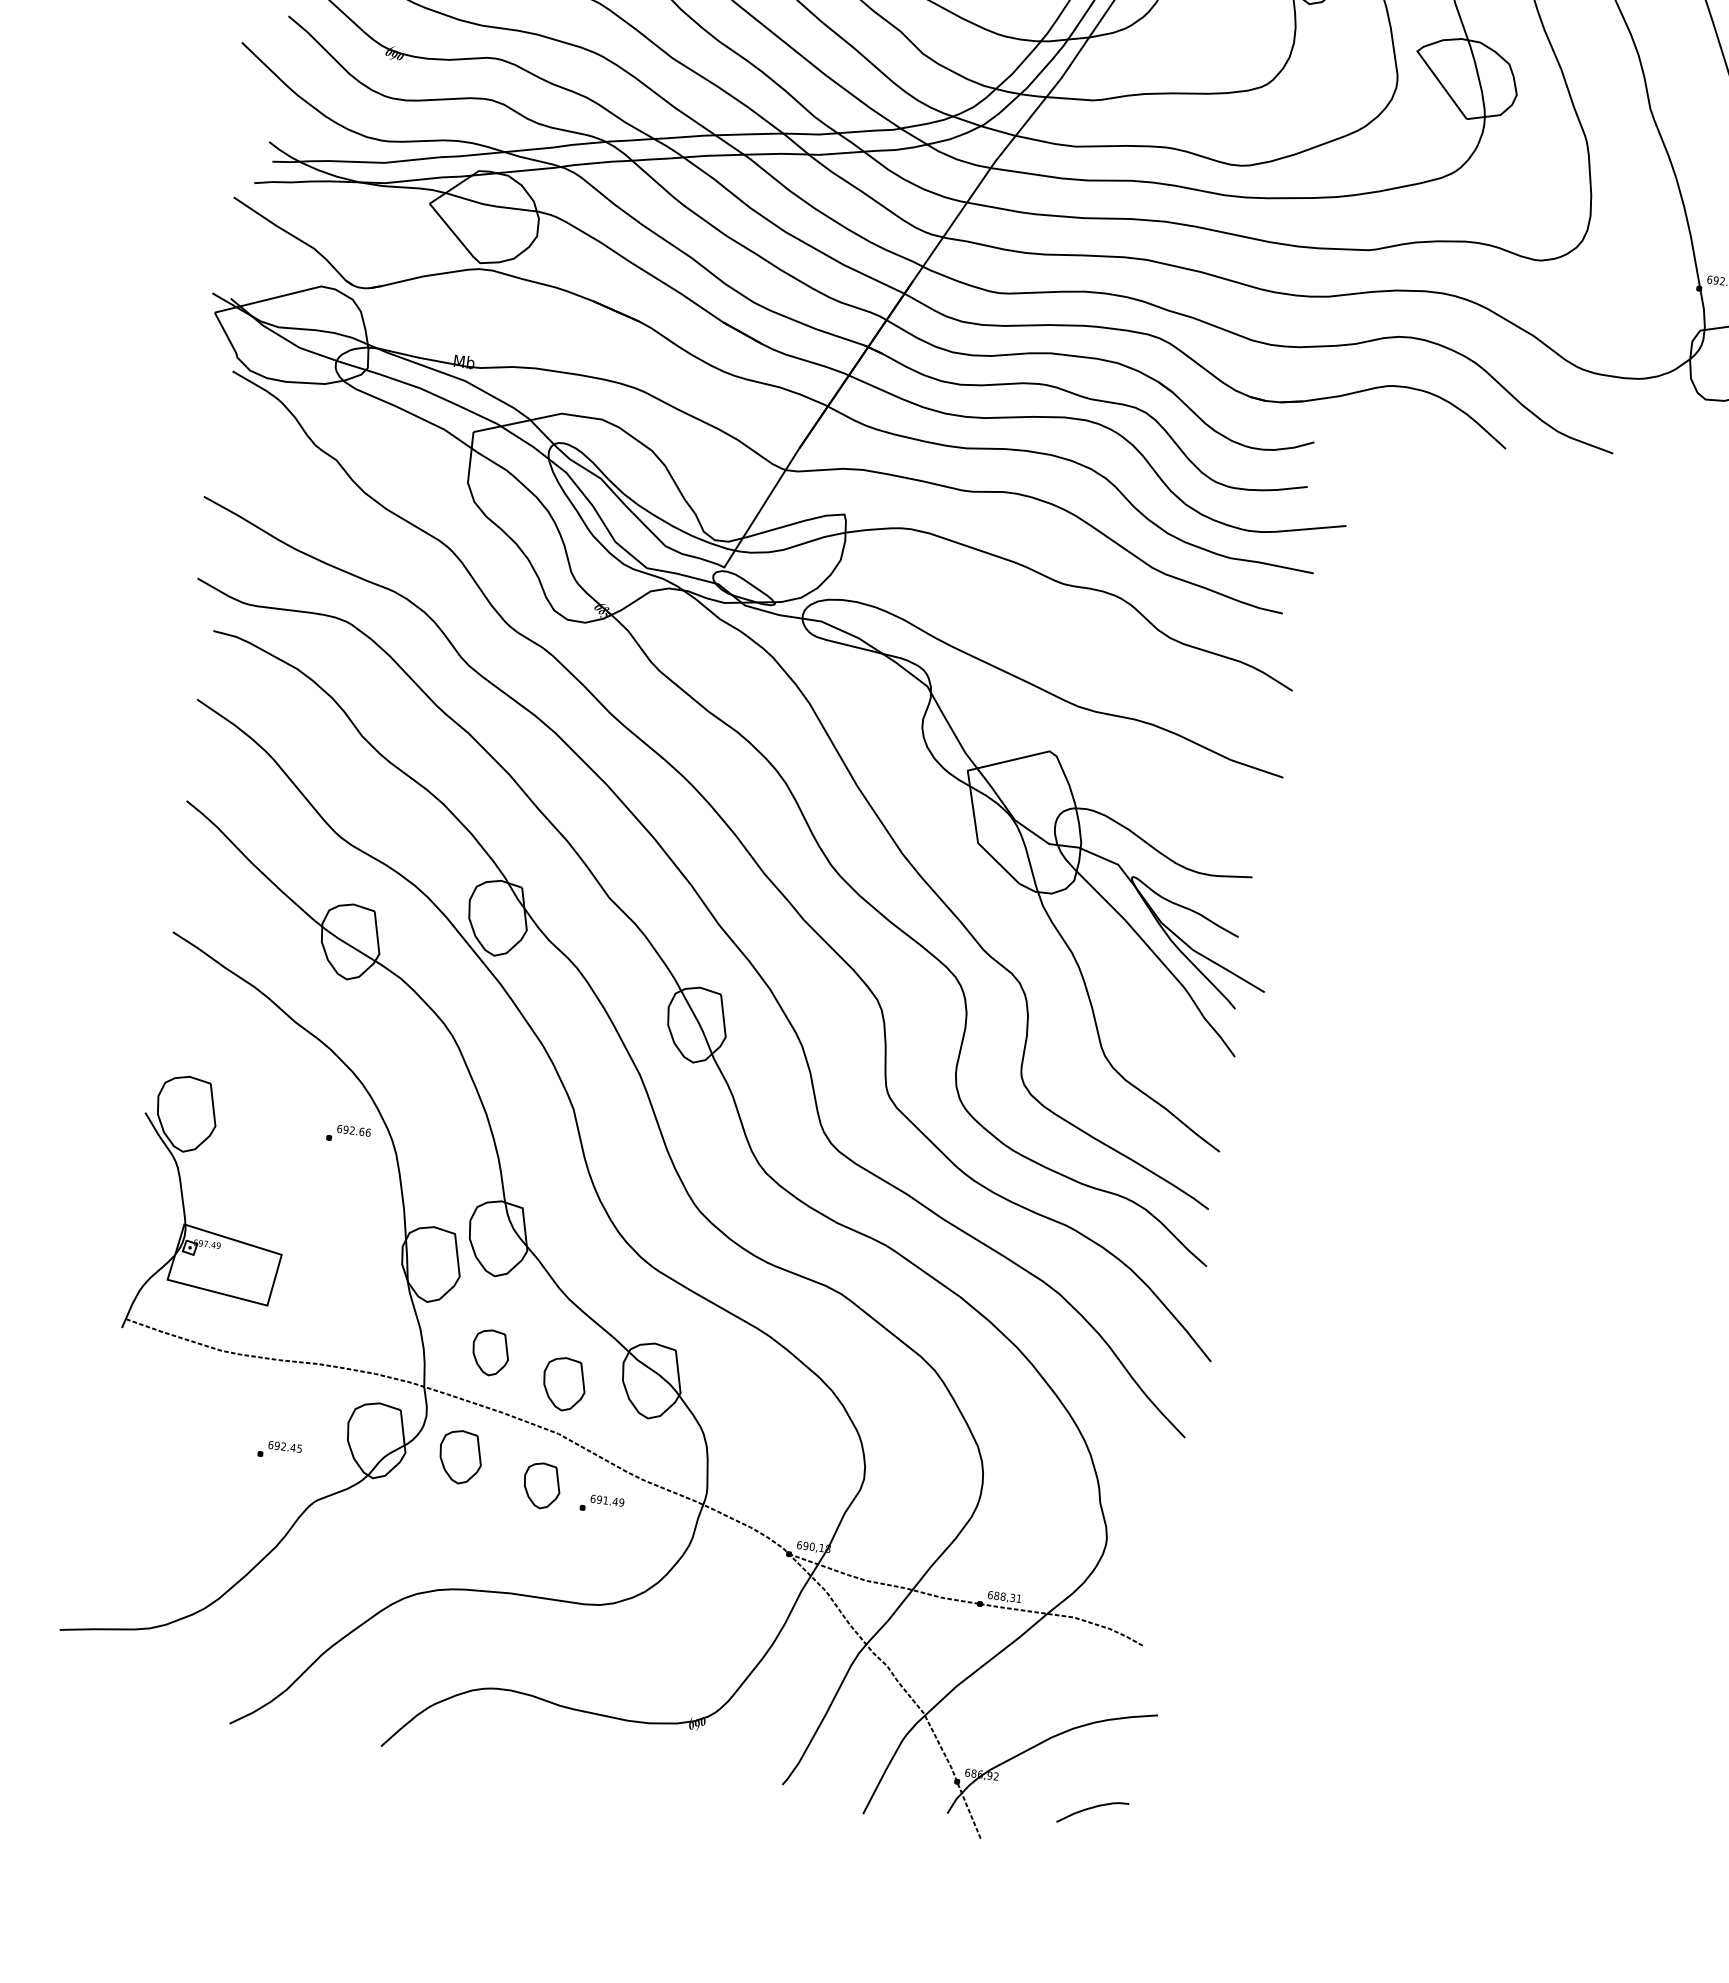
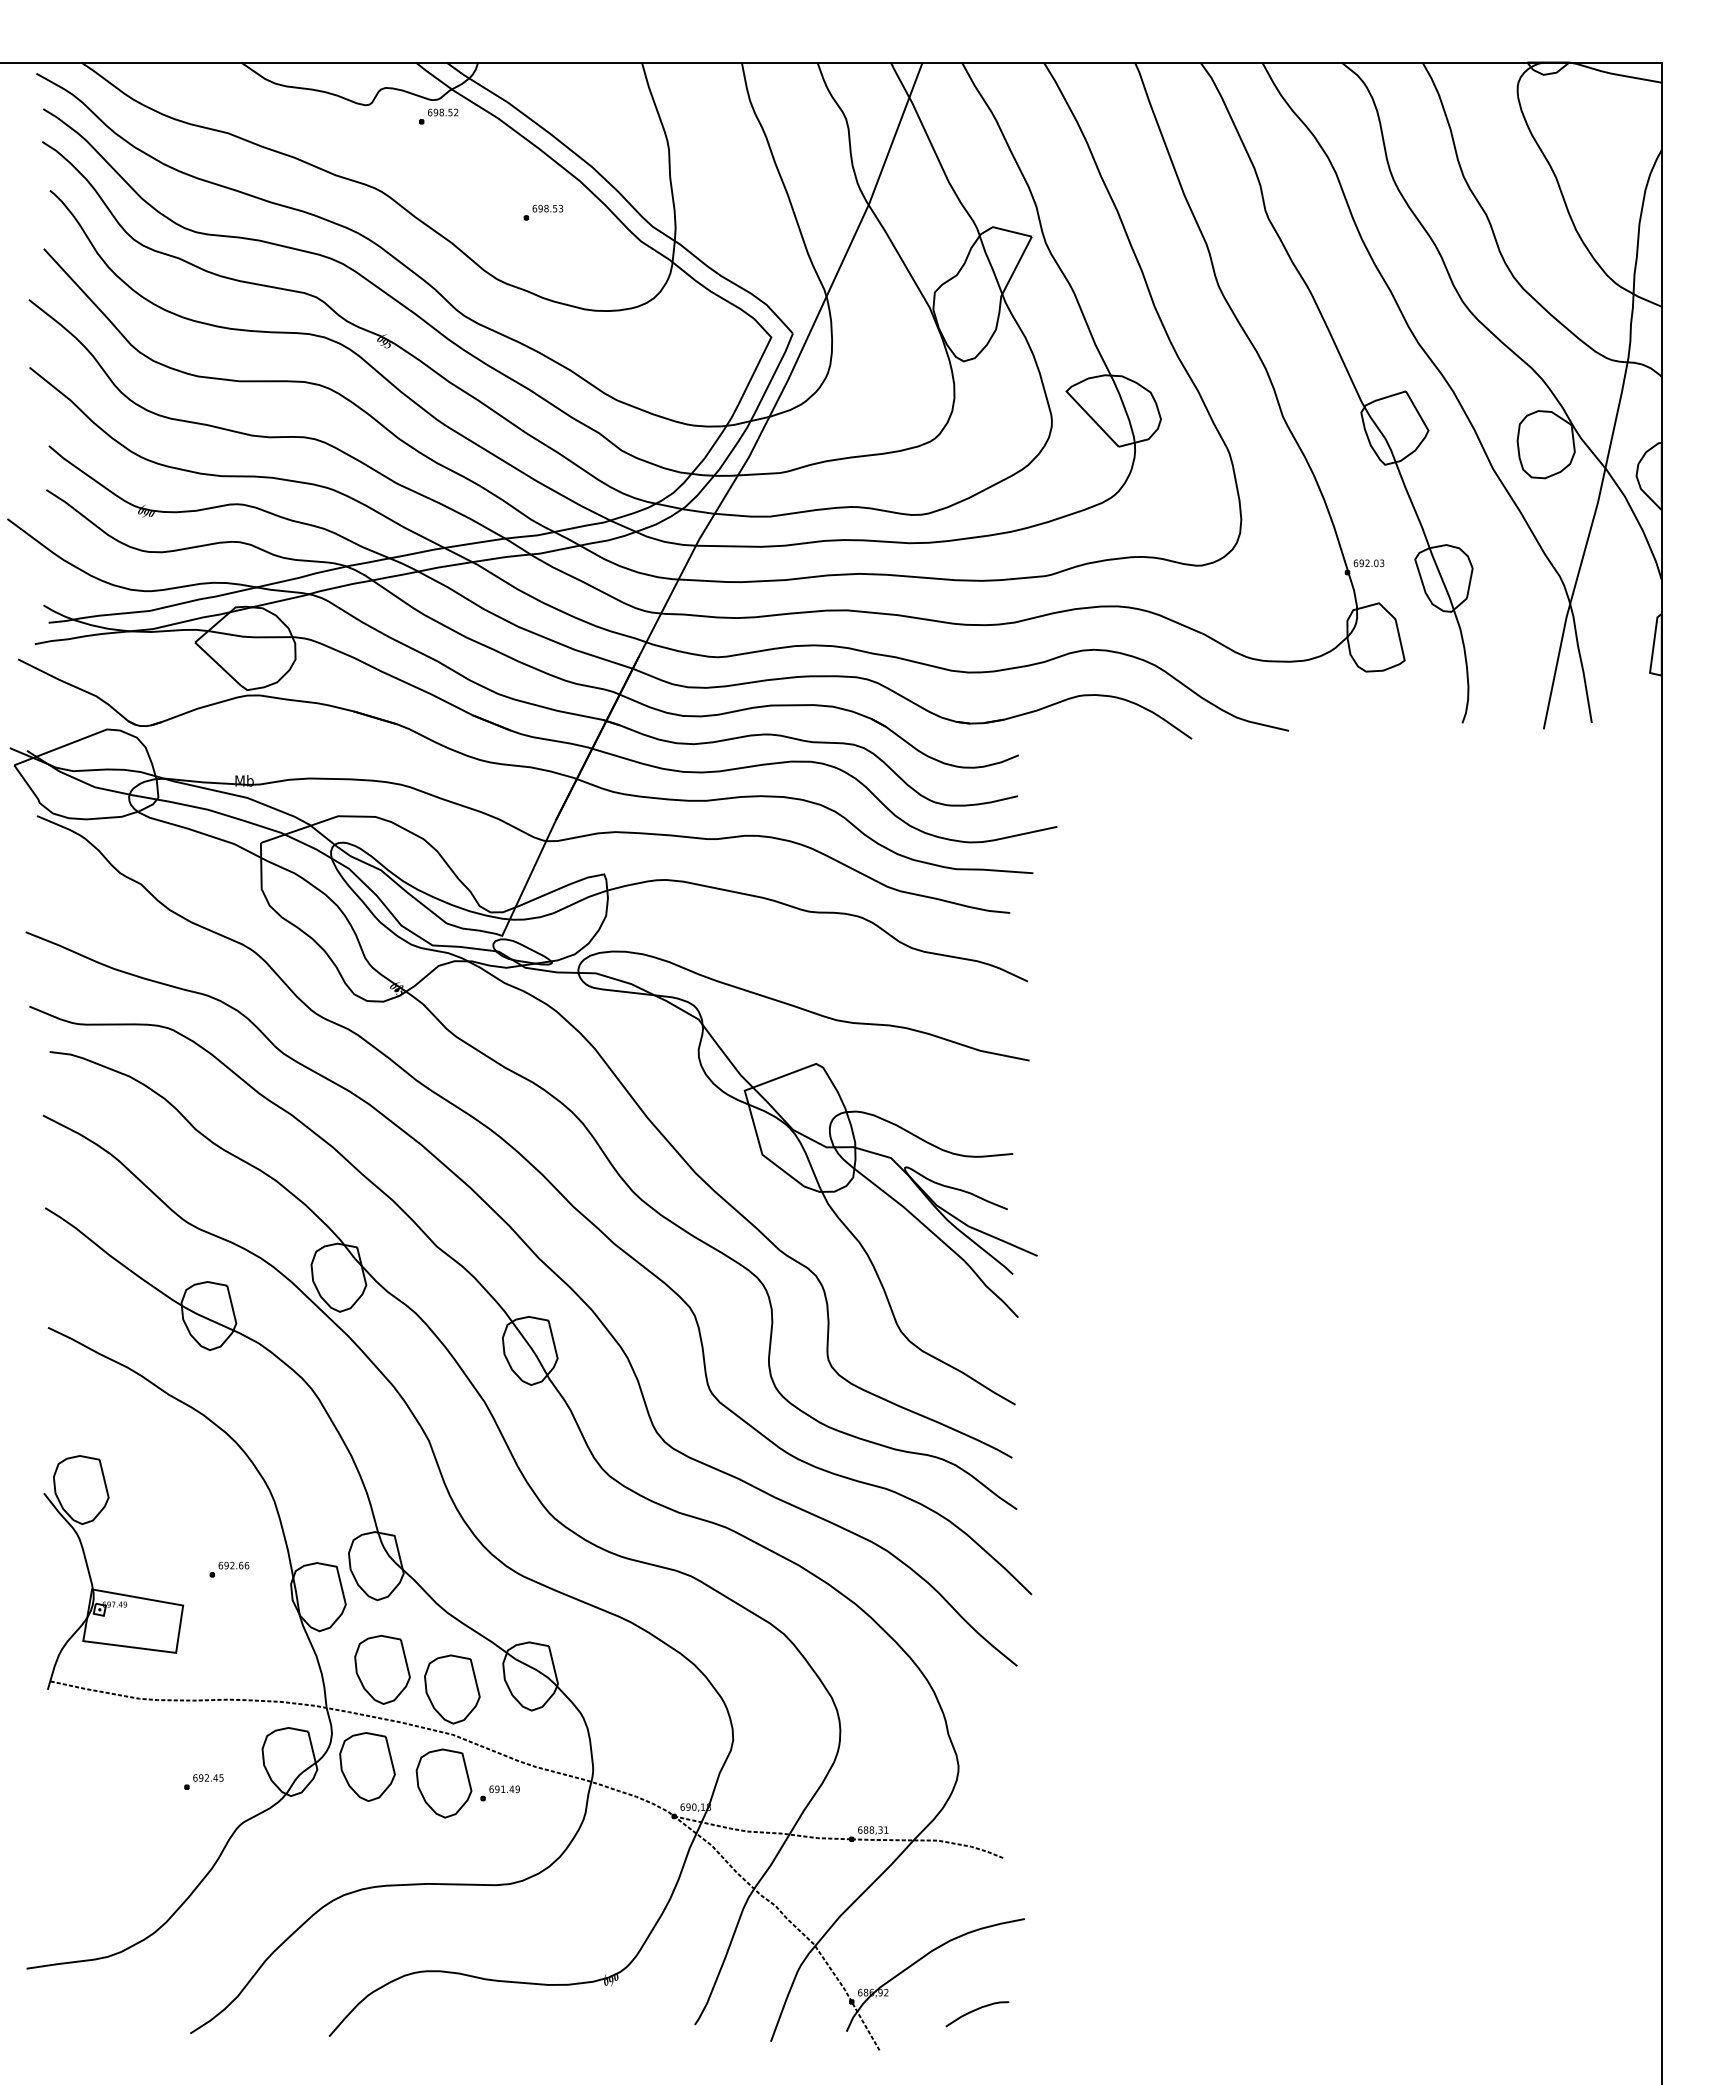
part: (348, 1134) -> (229, 1569), moved
part: (490, 1352) -> (382, 1669), size x1.67
part: (564, 1384) -> (452, 1689), size x1.43
part: (460, 1457) -> (367, 1767), size x1.43
part: (541, 1485) -> (443, 1783), size x1.67

